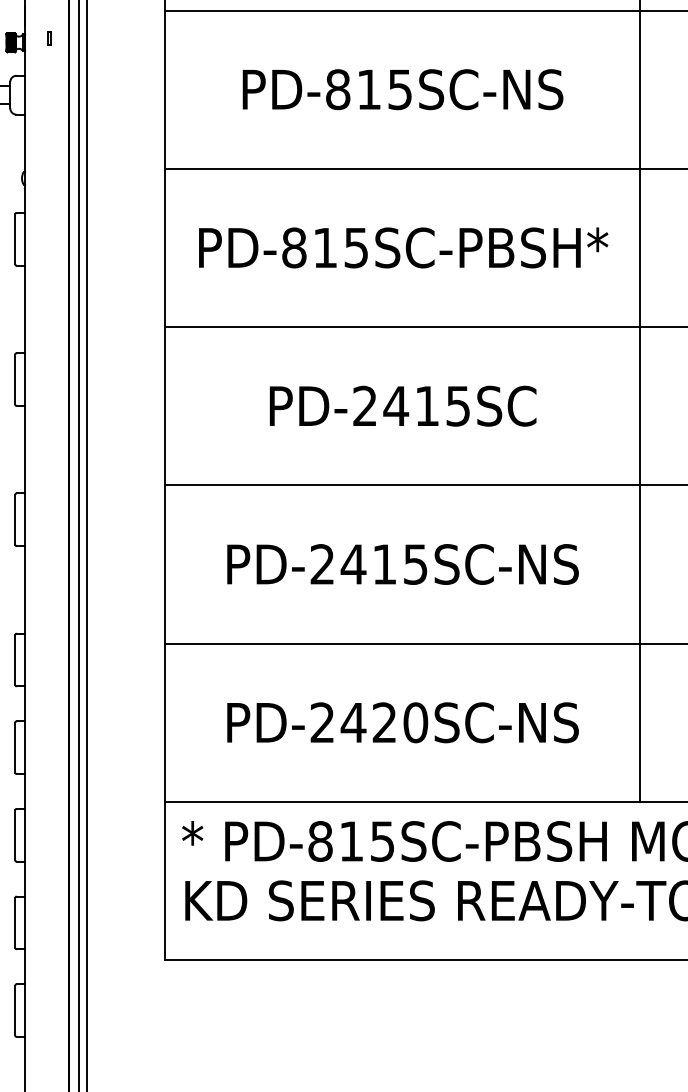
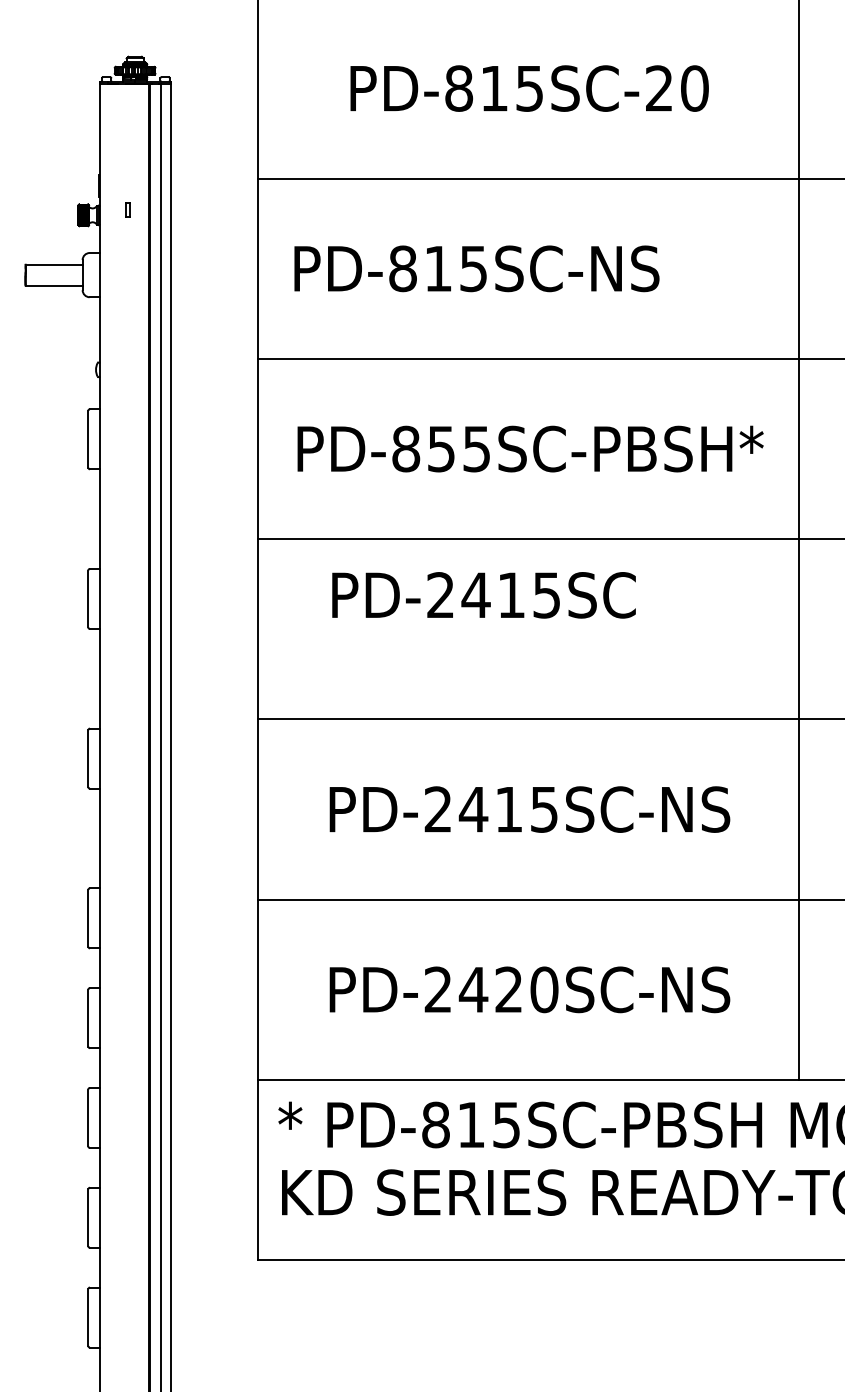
text: (402, 89) -> (476, 268), moved
text: (325, 248) -> (441, 449), PD-815SC-PBSH* -> PD-855SC-PBSH*
text: (402, 406) -> (483, 595), moved

